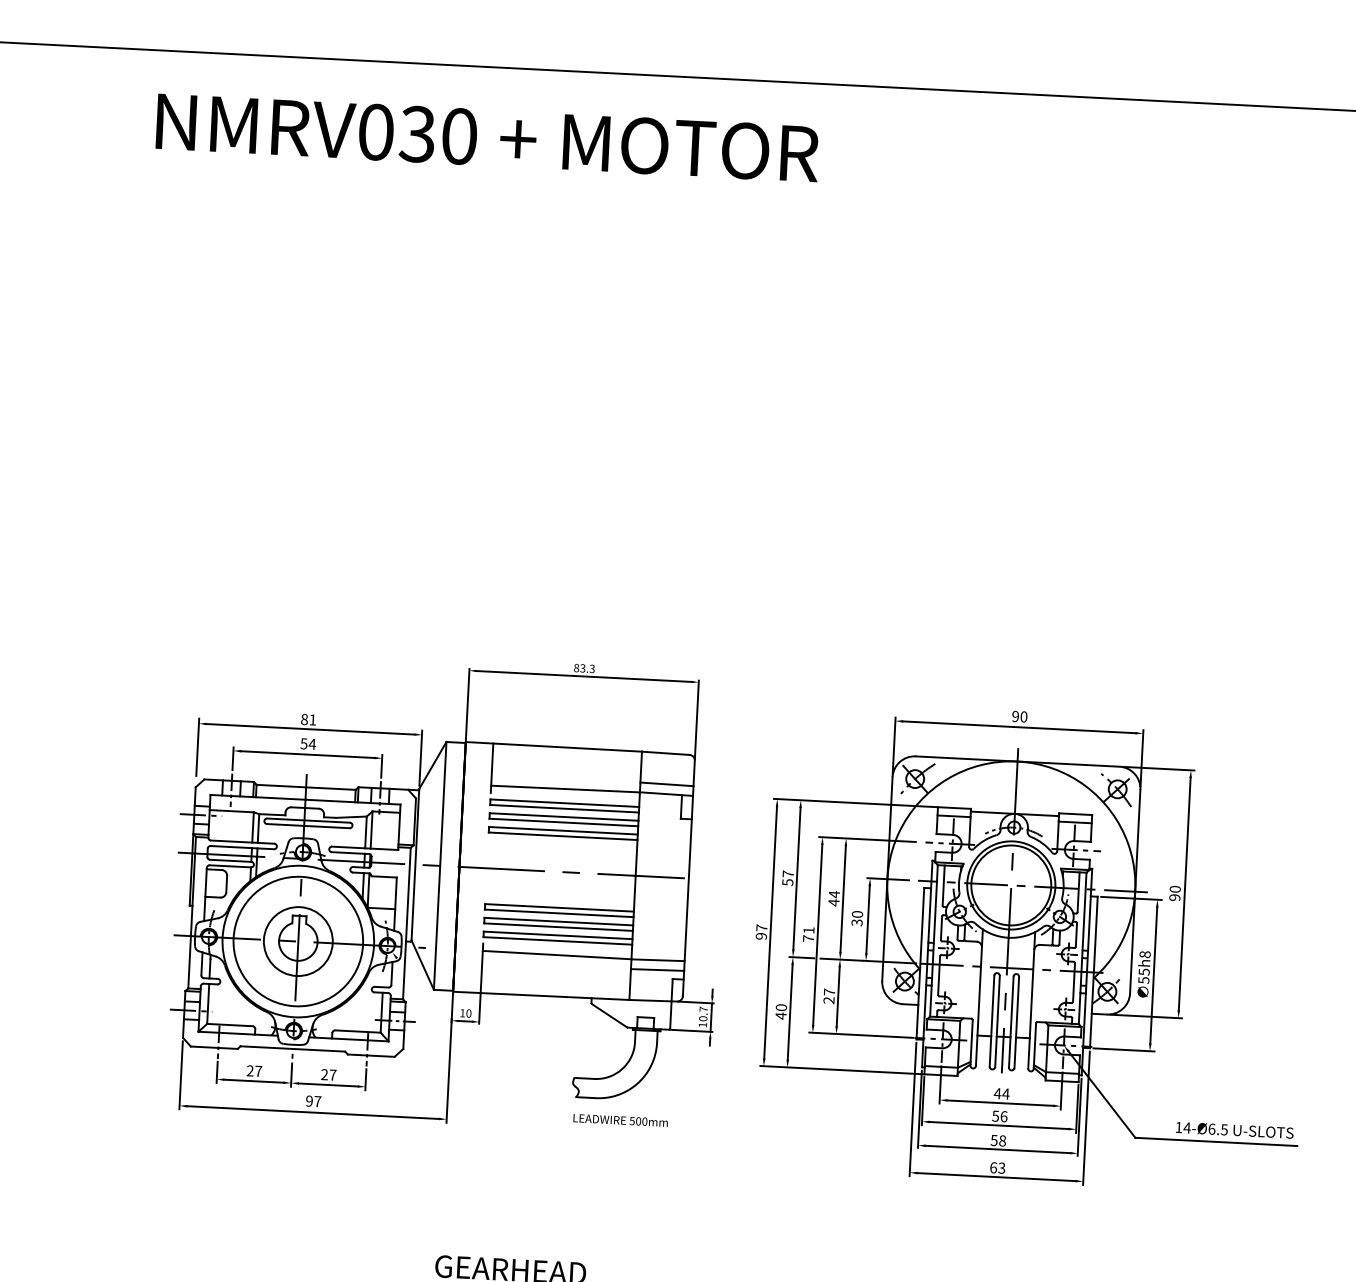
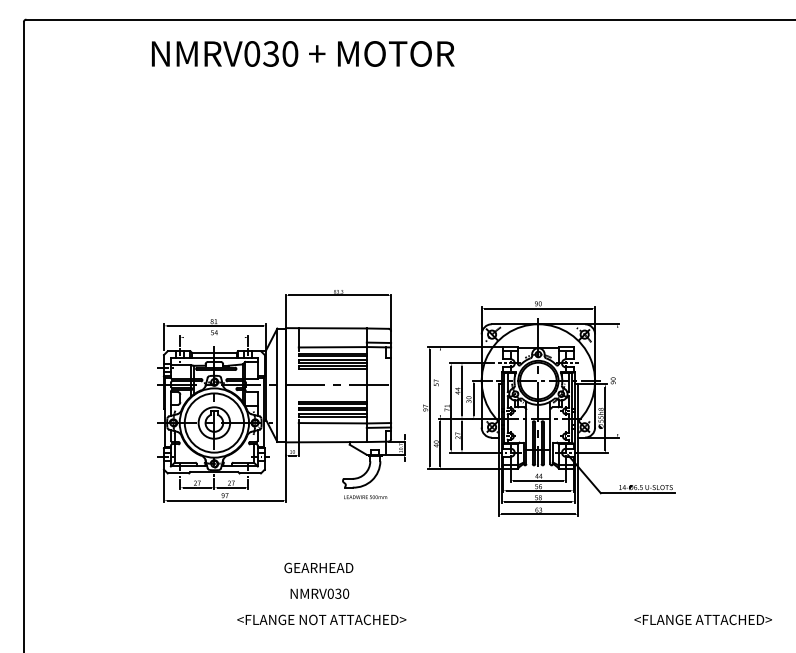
text: (488, 136) -> (303, 53), moved
line: (305, 754) -> (213, 337), removed
line: (797, 877) -> (440, 382), removed
line: (1184, 893) -> (617, 380), removed

